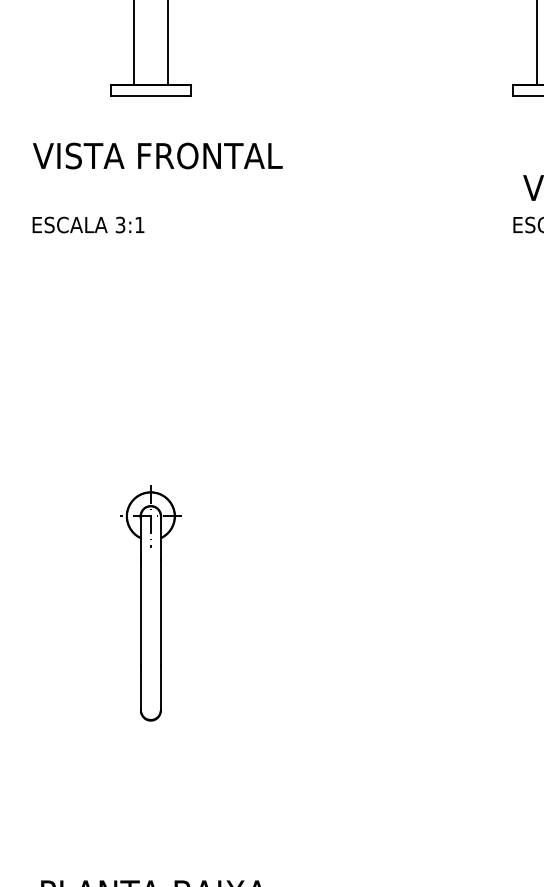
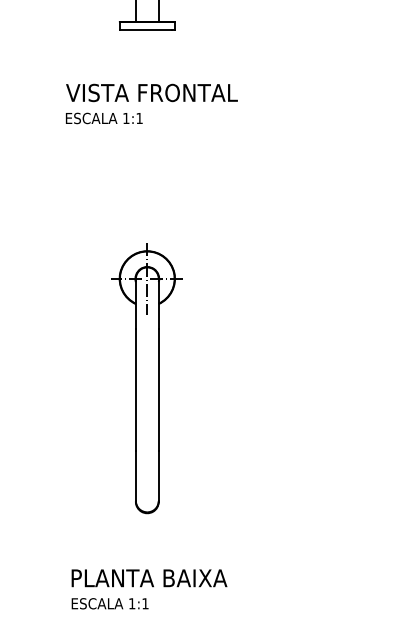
text: (157, 155) -> (151, 92), moved
text: (120, 225) -> (126, 118), 3:1 -> 1:1
part: (149, 602) -> (146, 378), size x1.67

